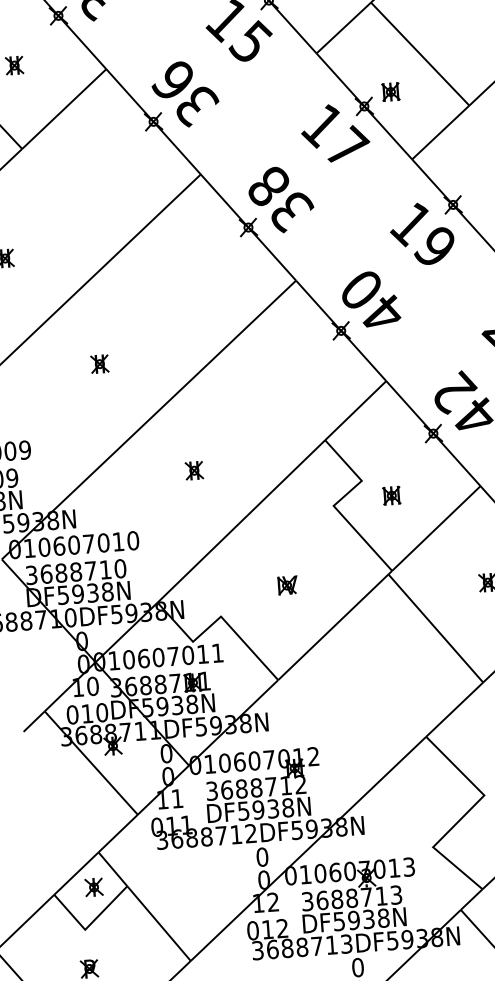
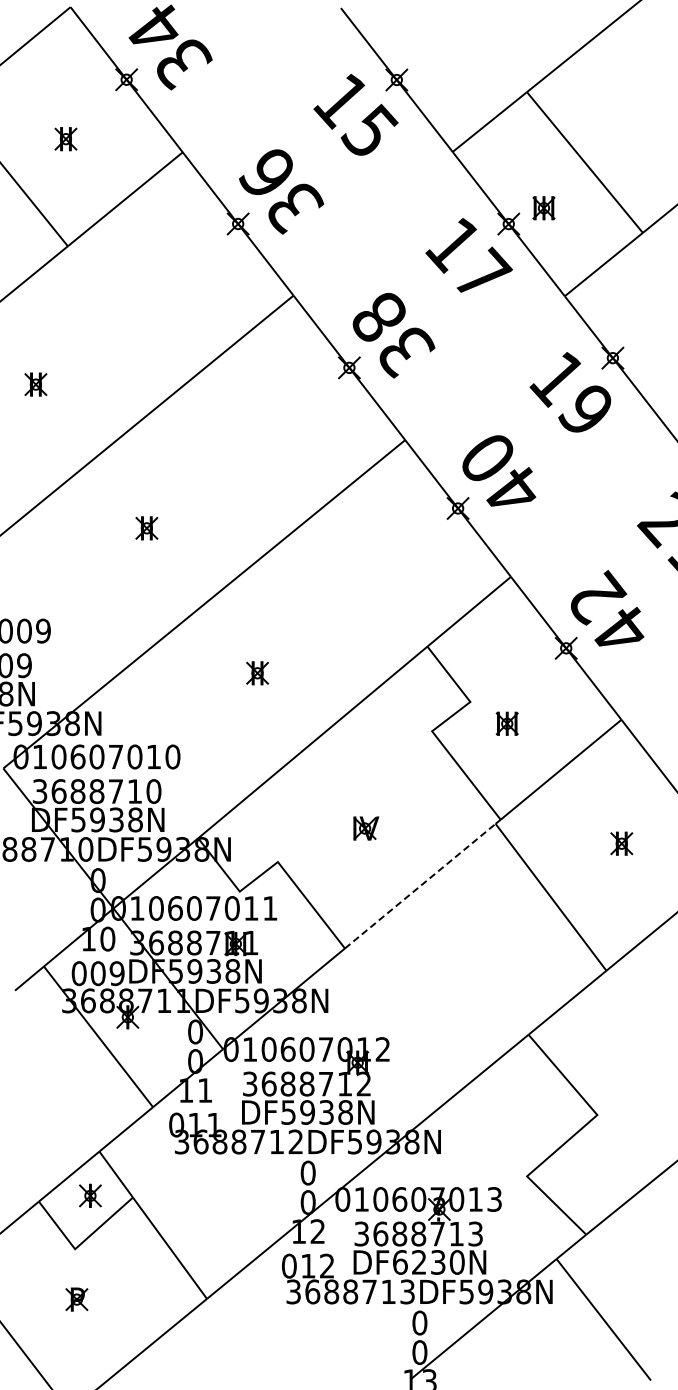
line: (332, 627) -> (419, 886), solid -> dashed
text: (94, 713) -> (107, 973), 010 -> 009
text: (361, 919) -> (428, 1262), DF5938N -> DF6230N

